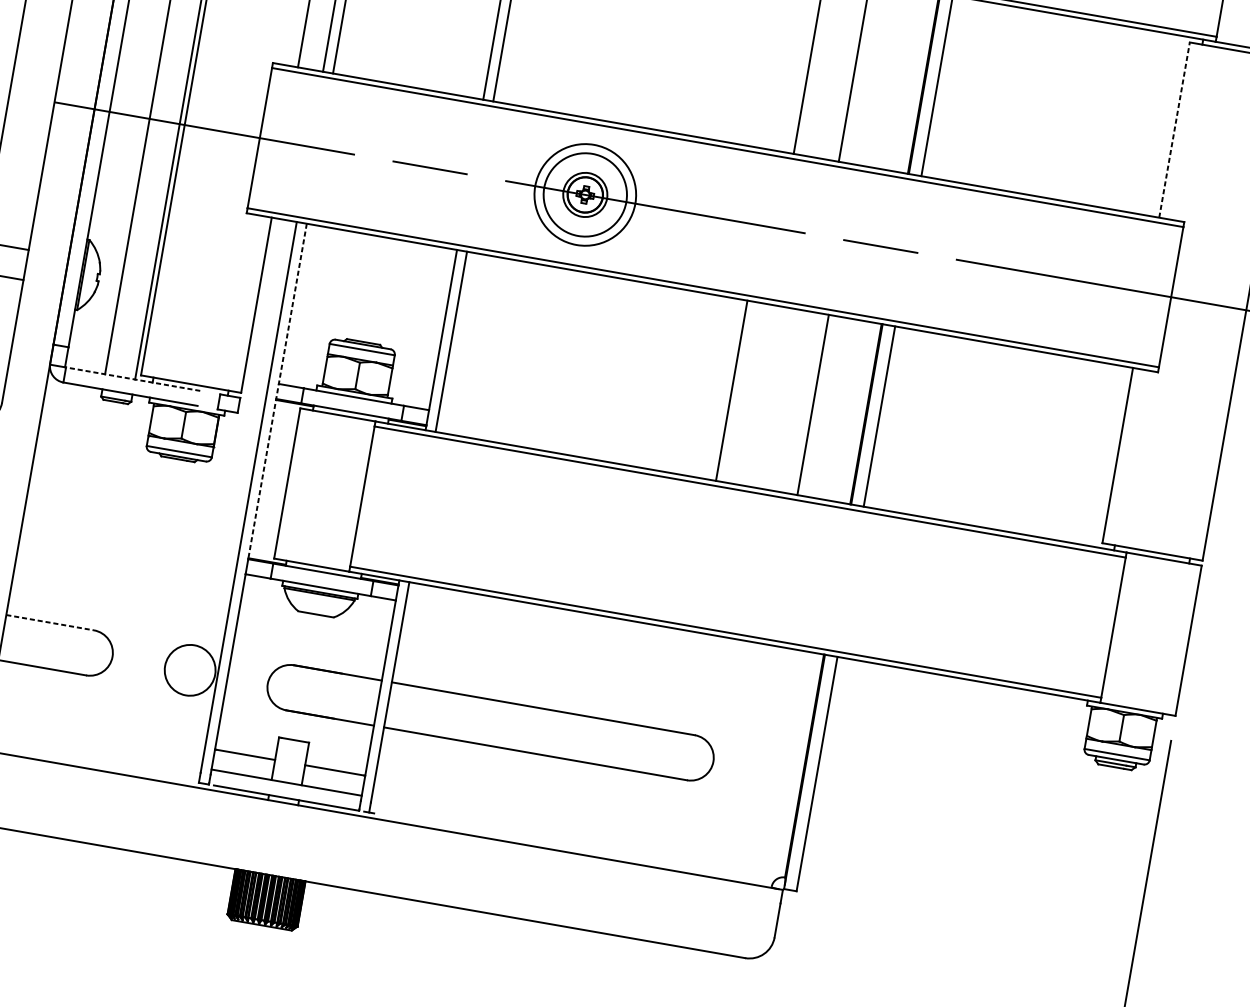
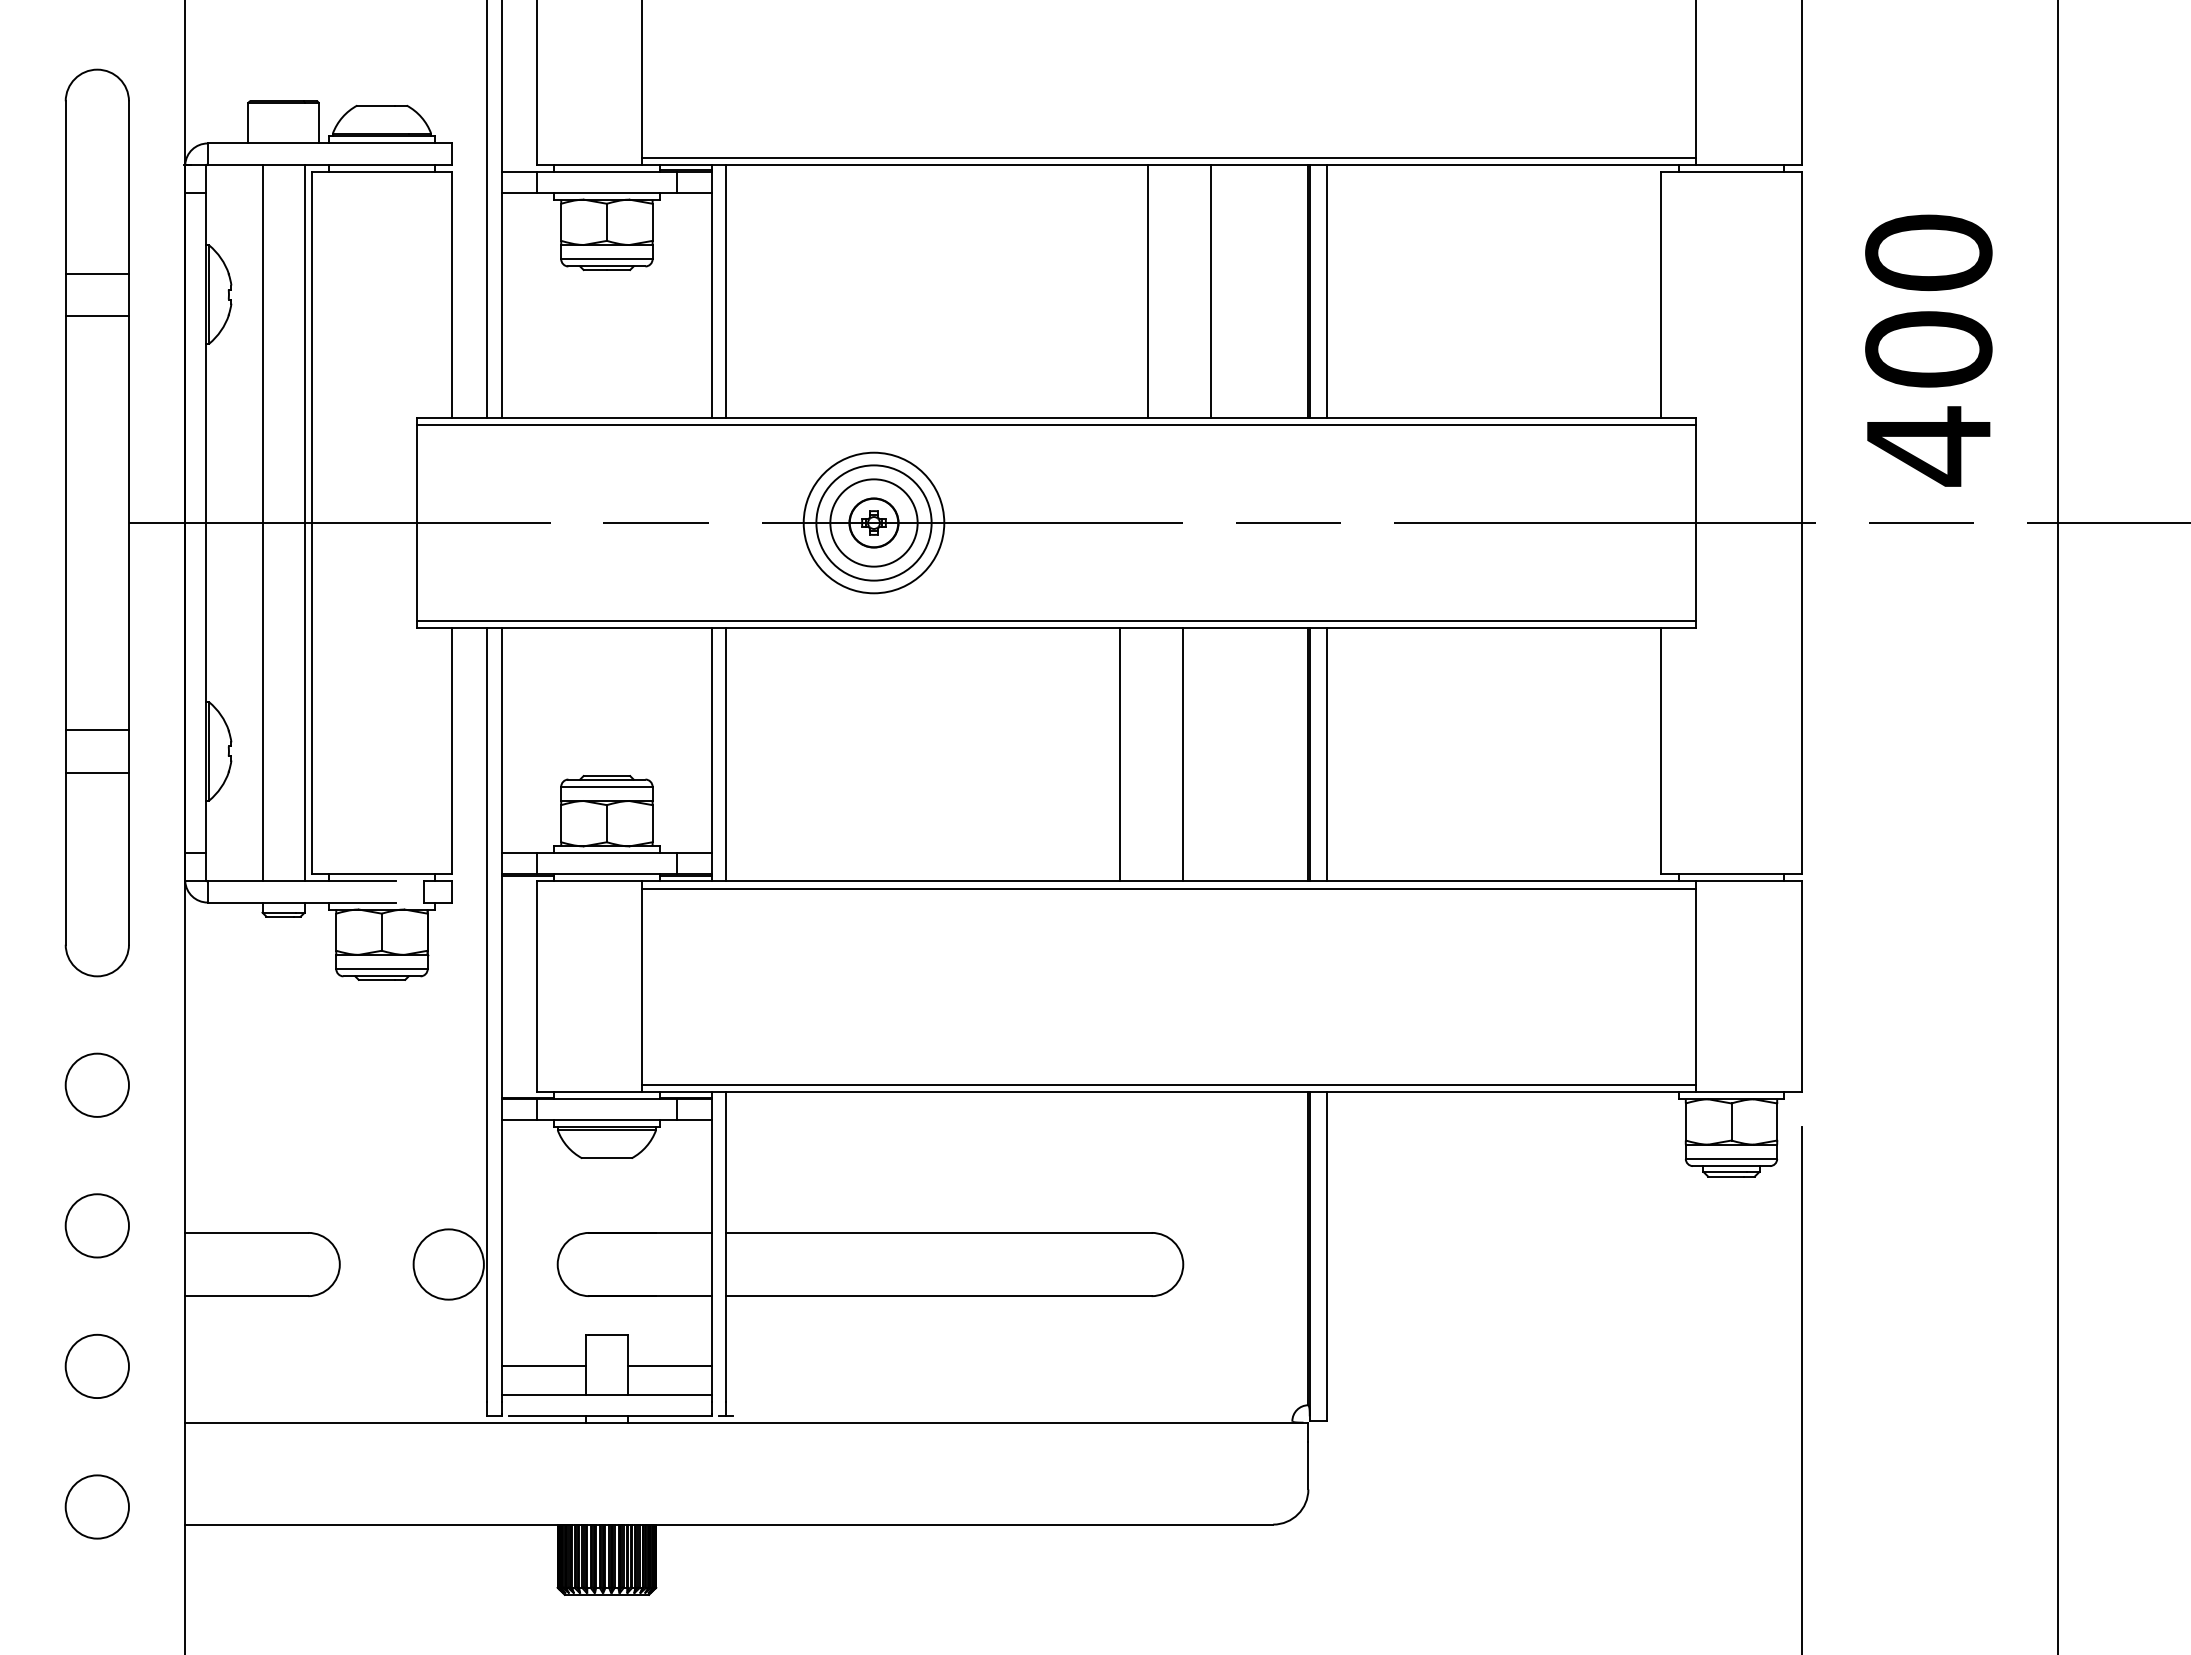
line: (1174, 130) -> (1661, 294), dashed -> solid
circle: (585, 194) -> (873, 522), size x1.43
line: (132, 379) -> (301, 881), dashed -> solid
line: (277, 391) -> (501, 864), dashed -> solid
line: (813, 404) -> (1183, 754), moved
line: (50, 622) -> (247, 1232), dashed -> solid

